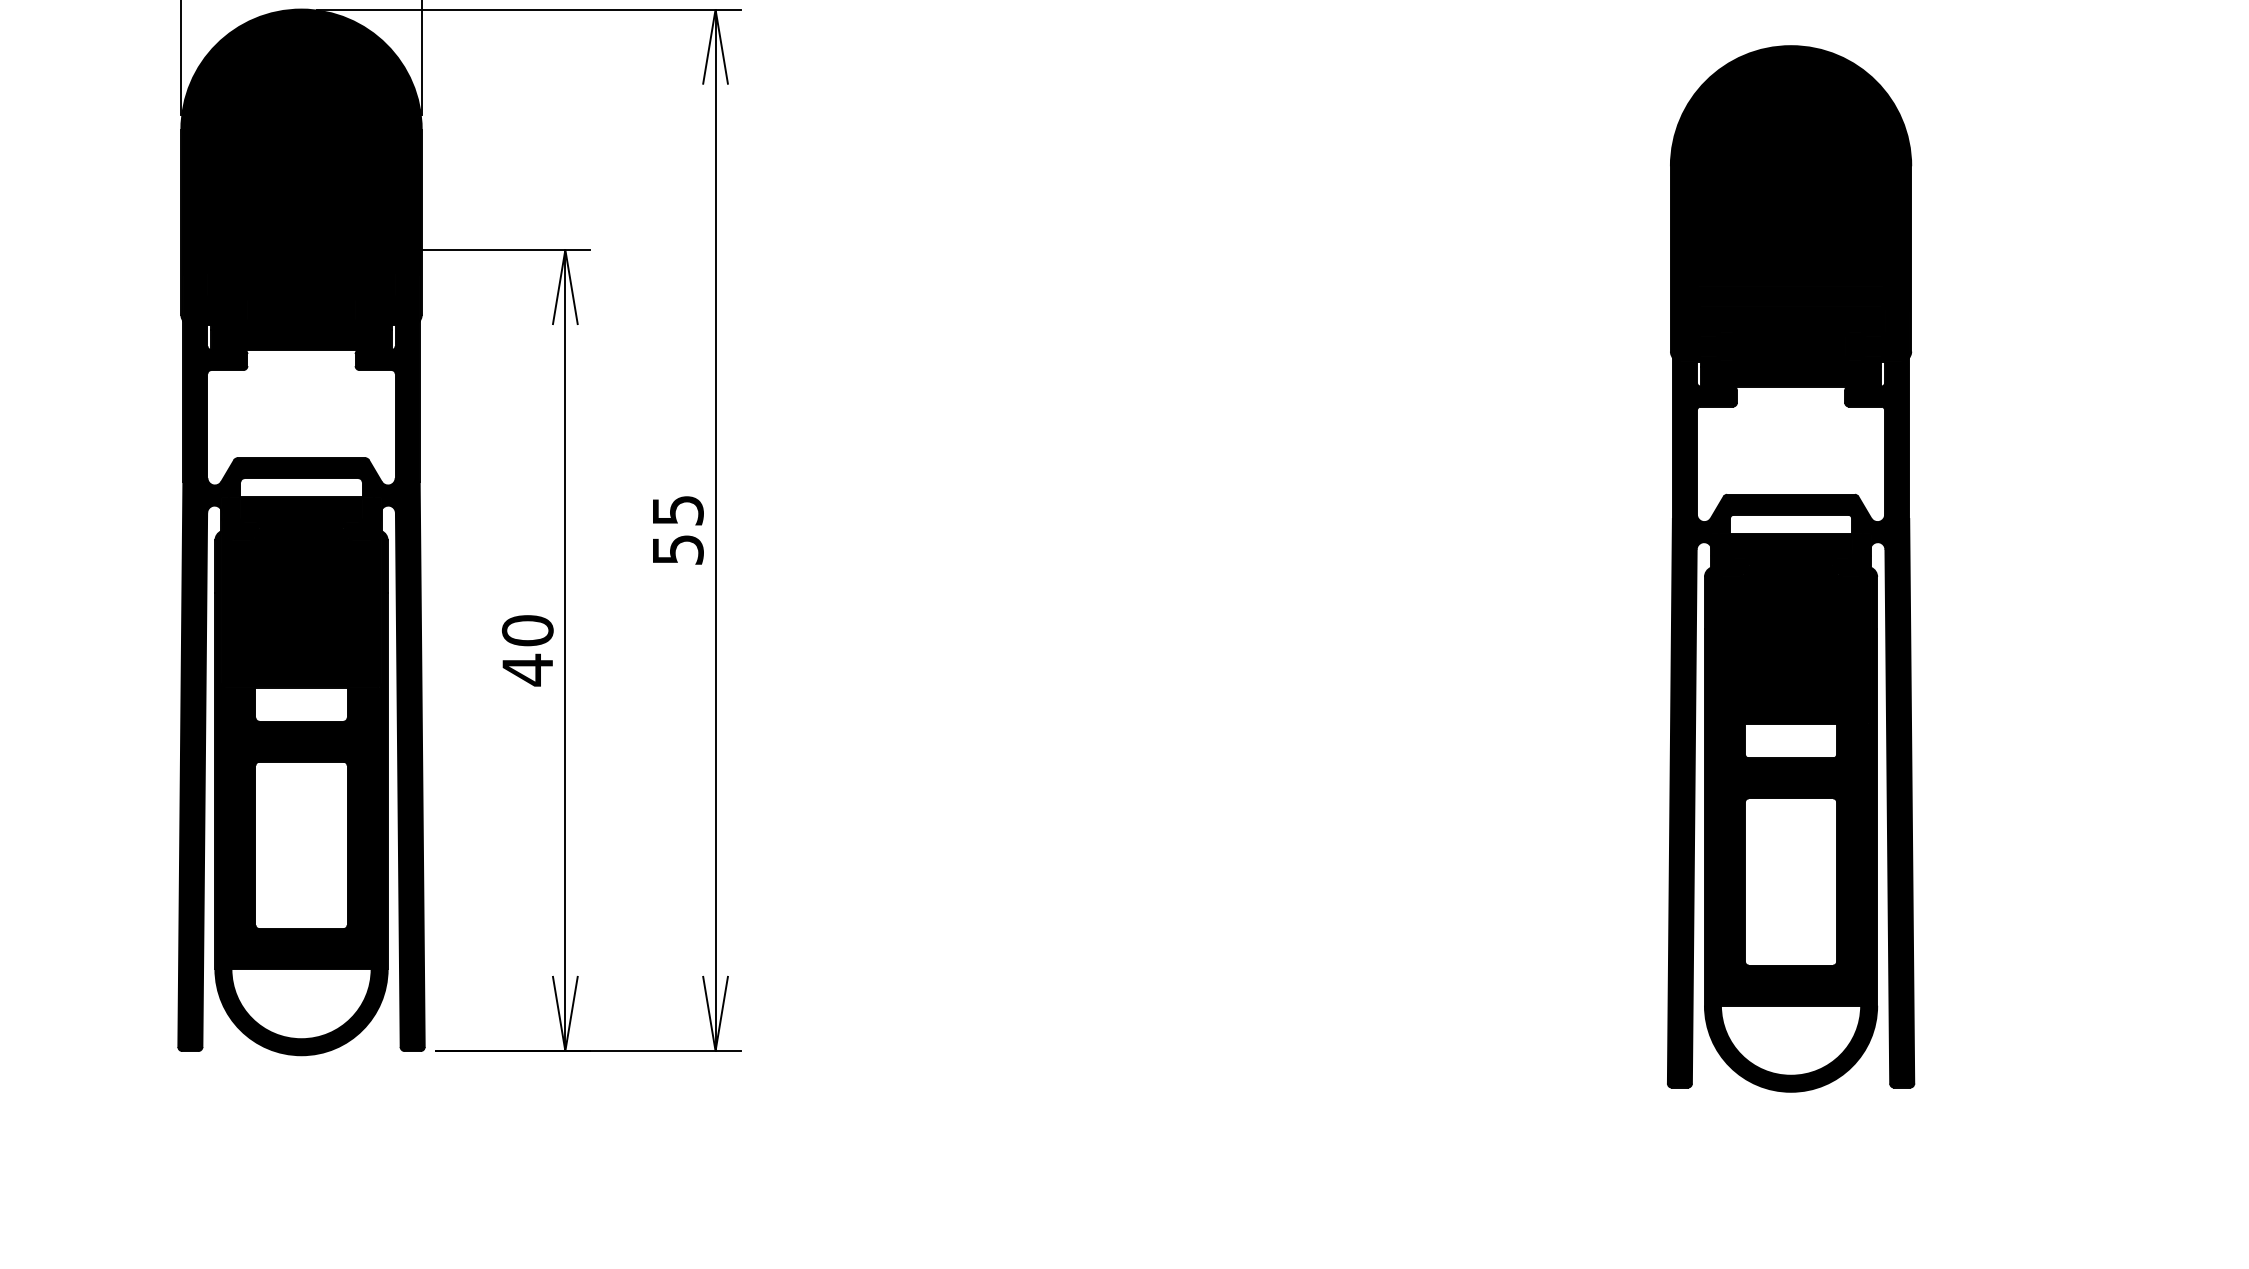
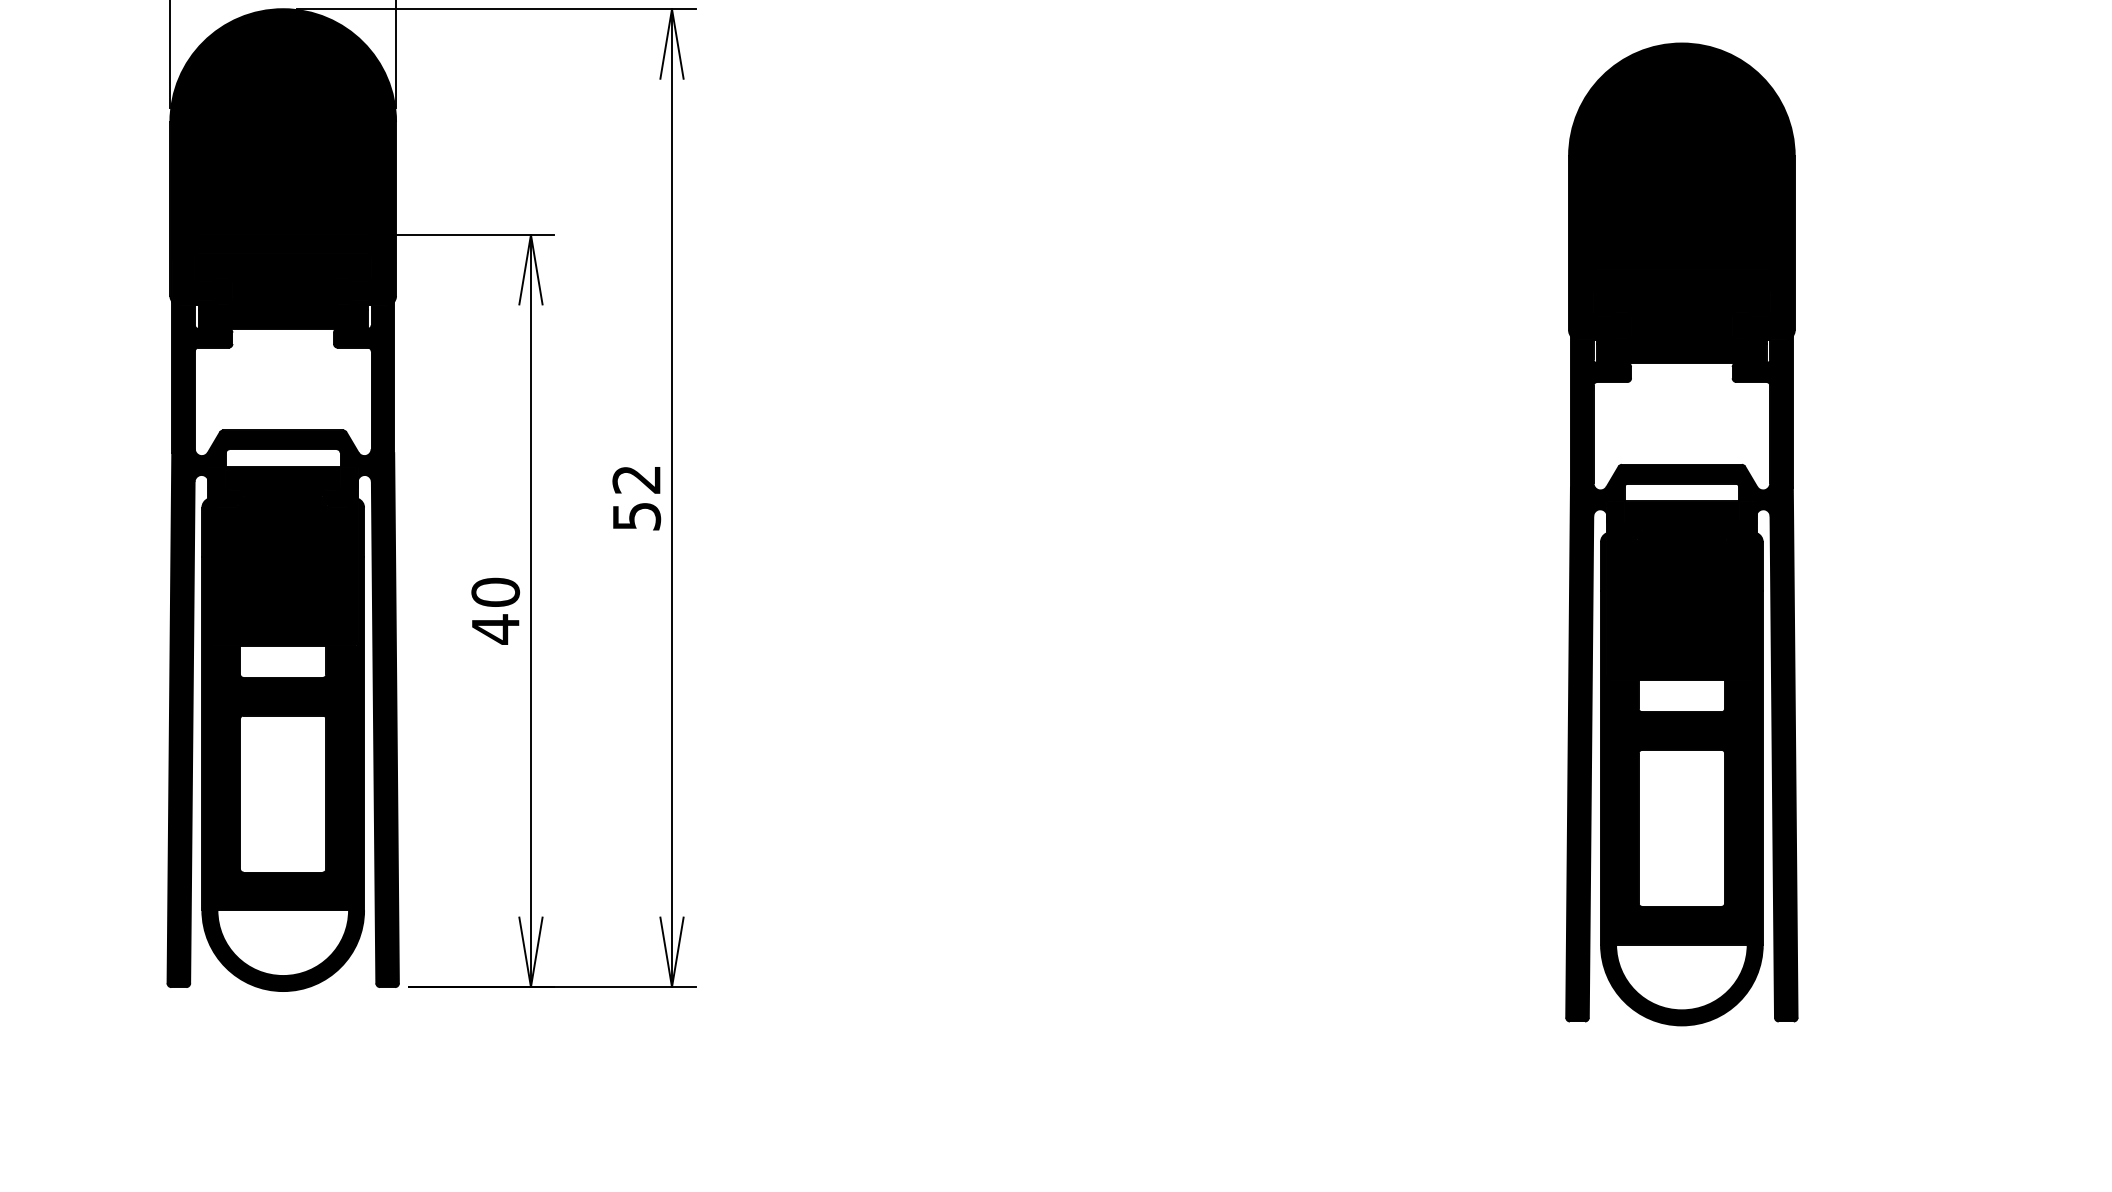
text: (677, 510) -> (636, 479), 55 -> 52

